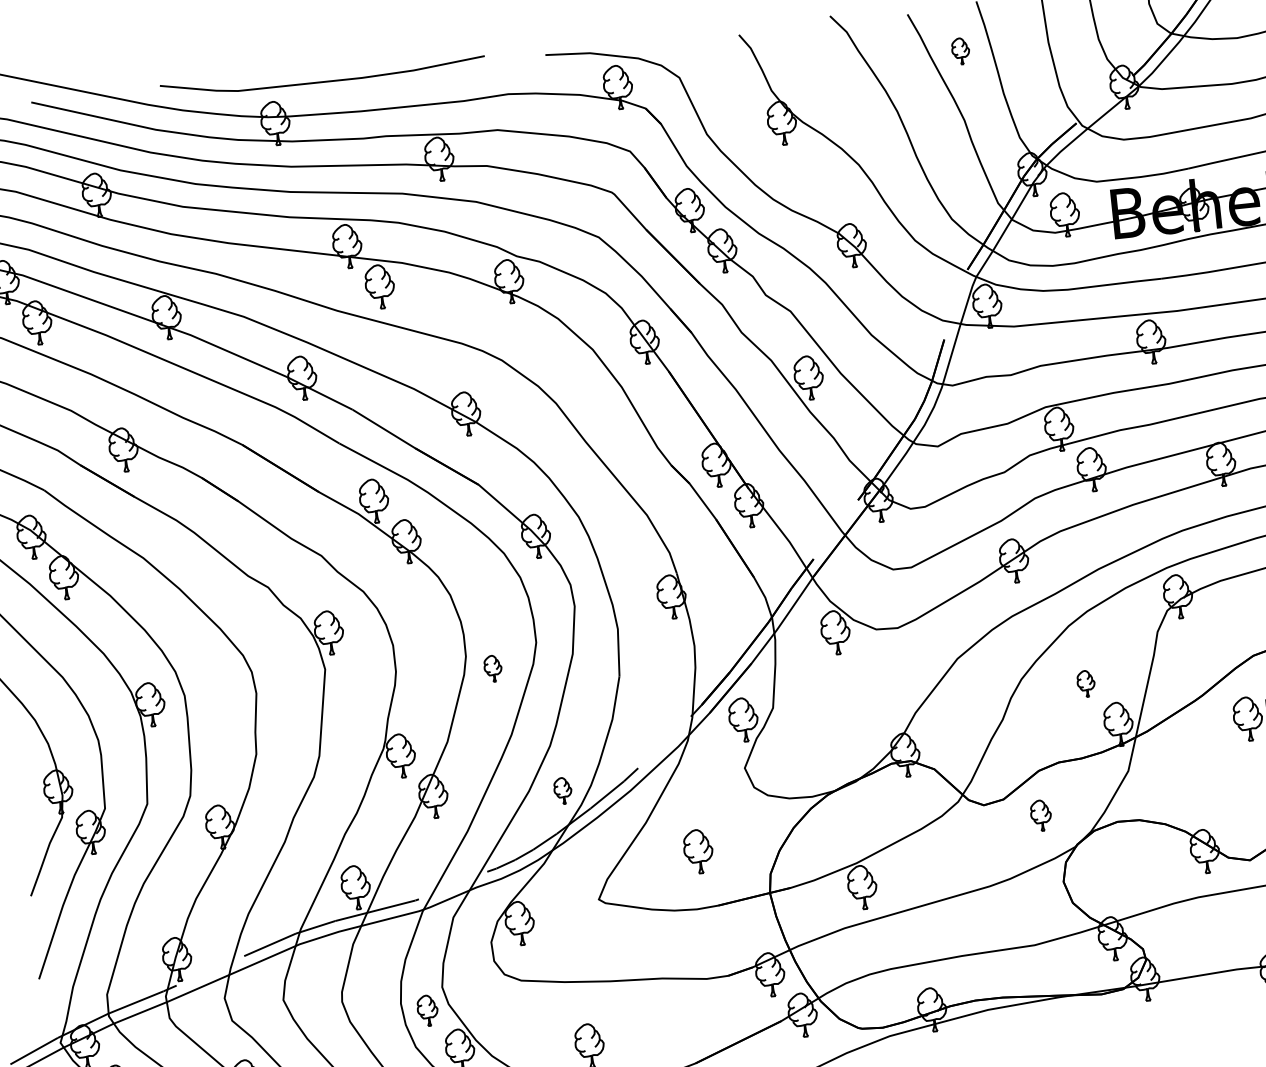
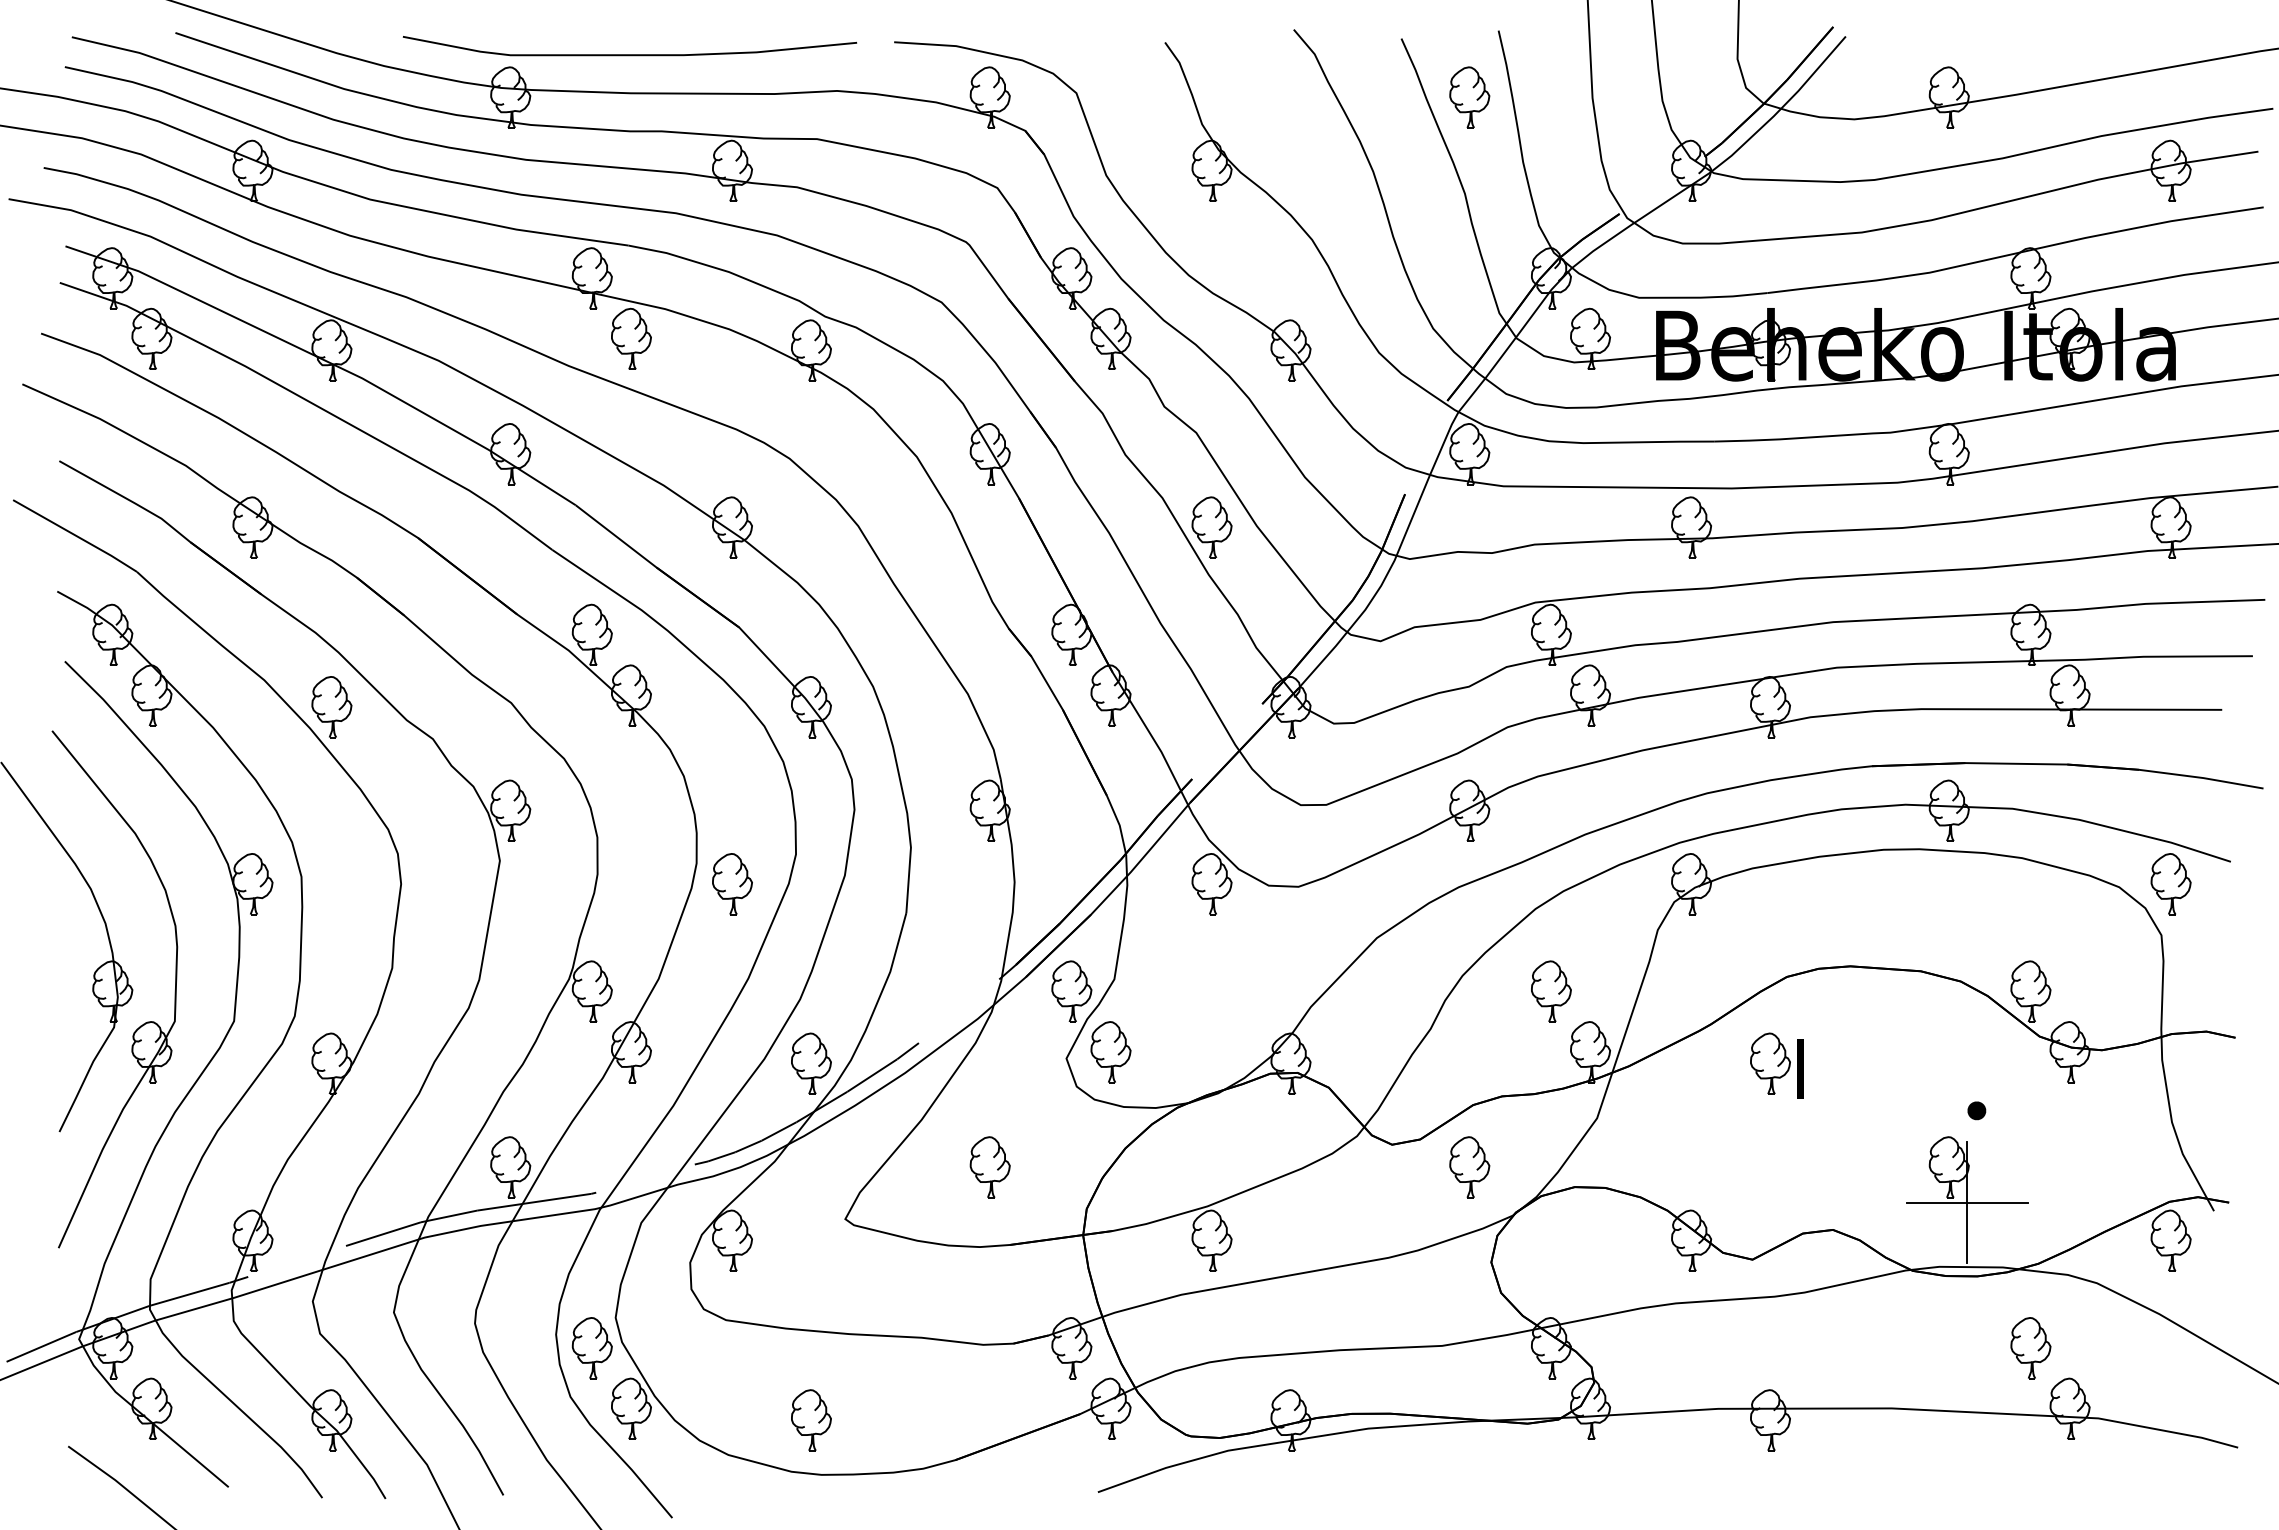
part: (960, 51) -> (1469, 97), size x1.67
curve: (323, 81) -> (629, 54), moved
part: (193, 572) -> (331, 707), added
part: (493, 668) -> (732, 884), size x1.67
part: (1086, 683) -> (1551, 991), size x1.67
part: (775, 760) -> (1110, 1052), added
part: (563, 790) -> (811, 1063), size x1.67
part: (1040, 815) -> (1469, 1167), size x1.43
part: (427, 1010) -> (591, 1348), size x1.43

